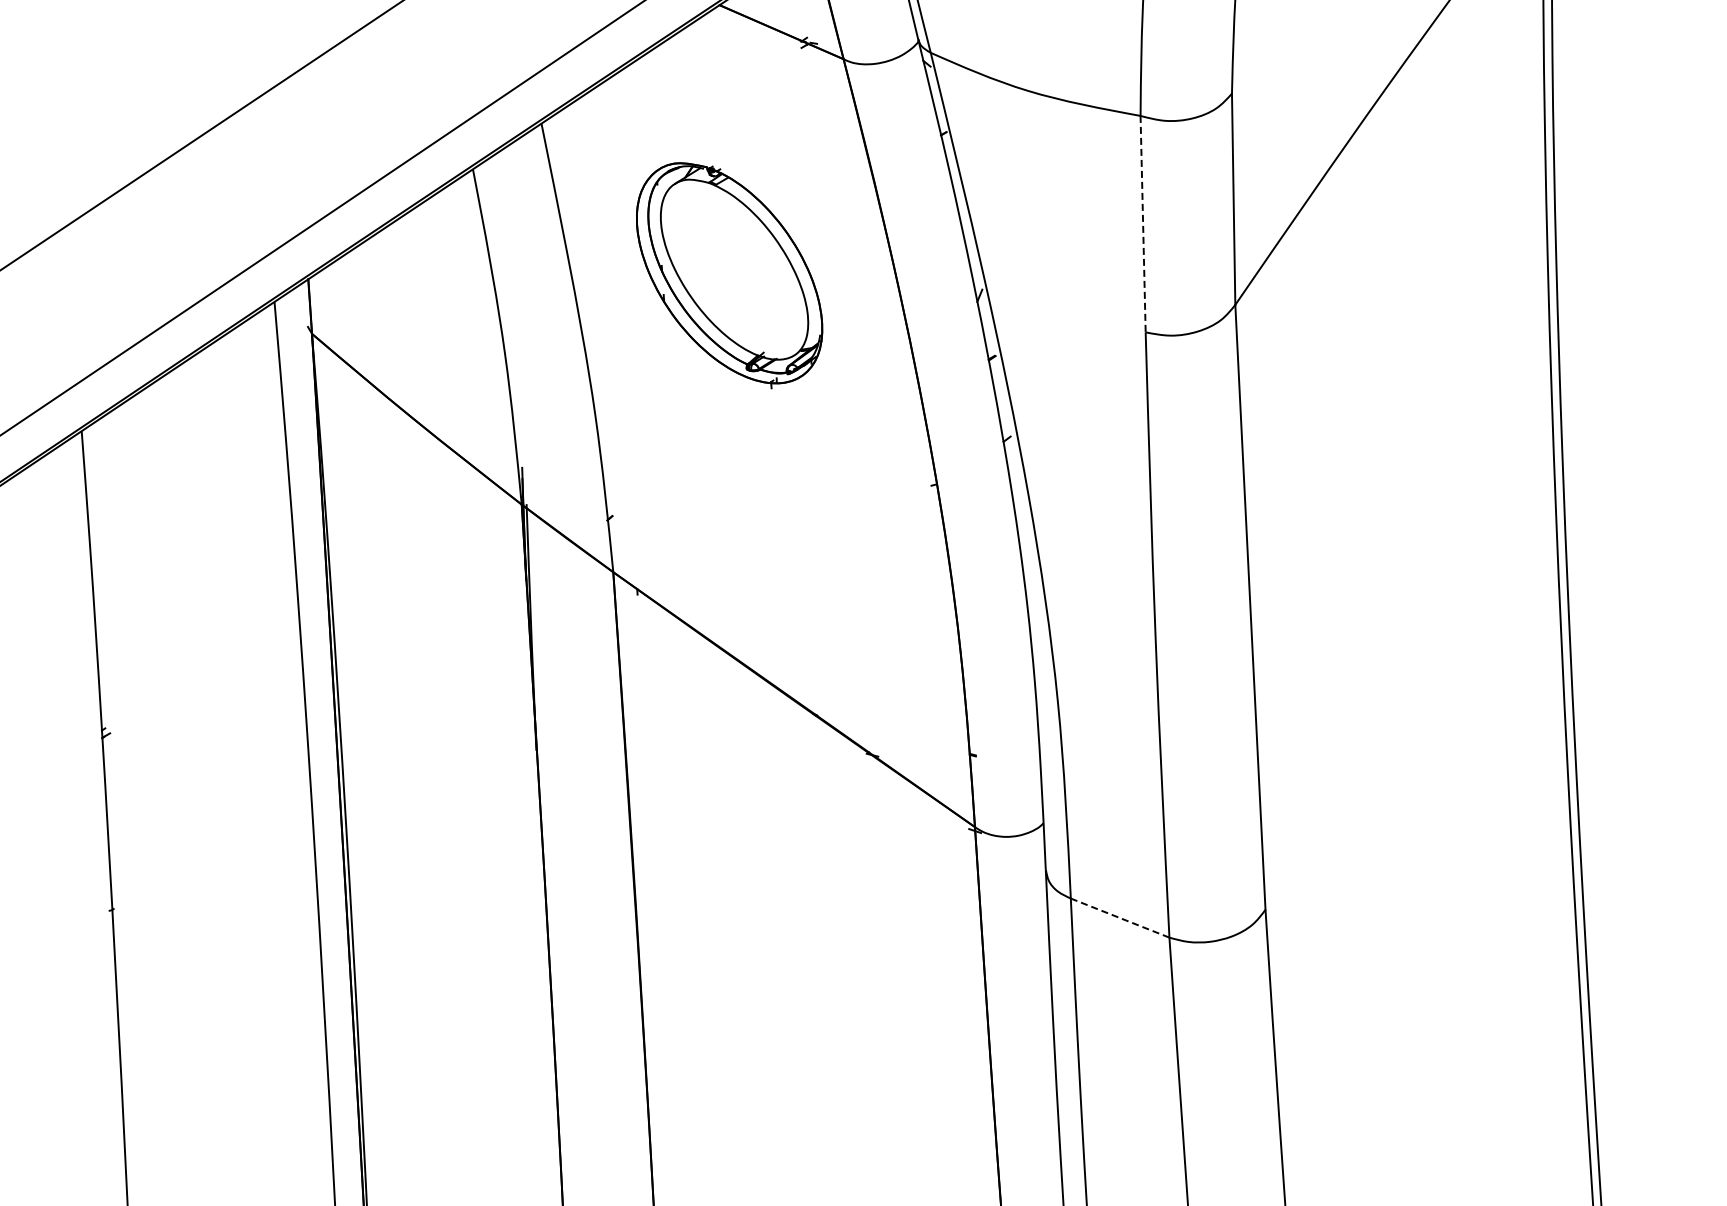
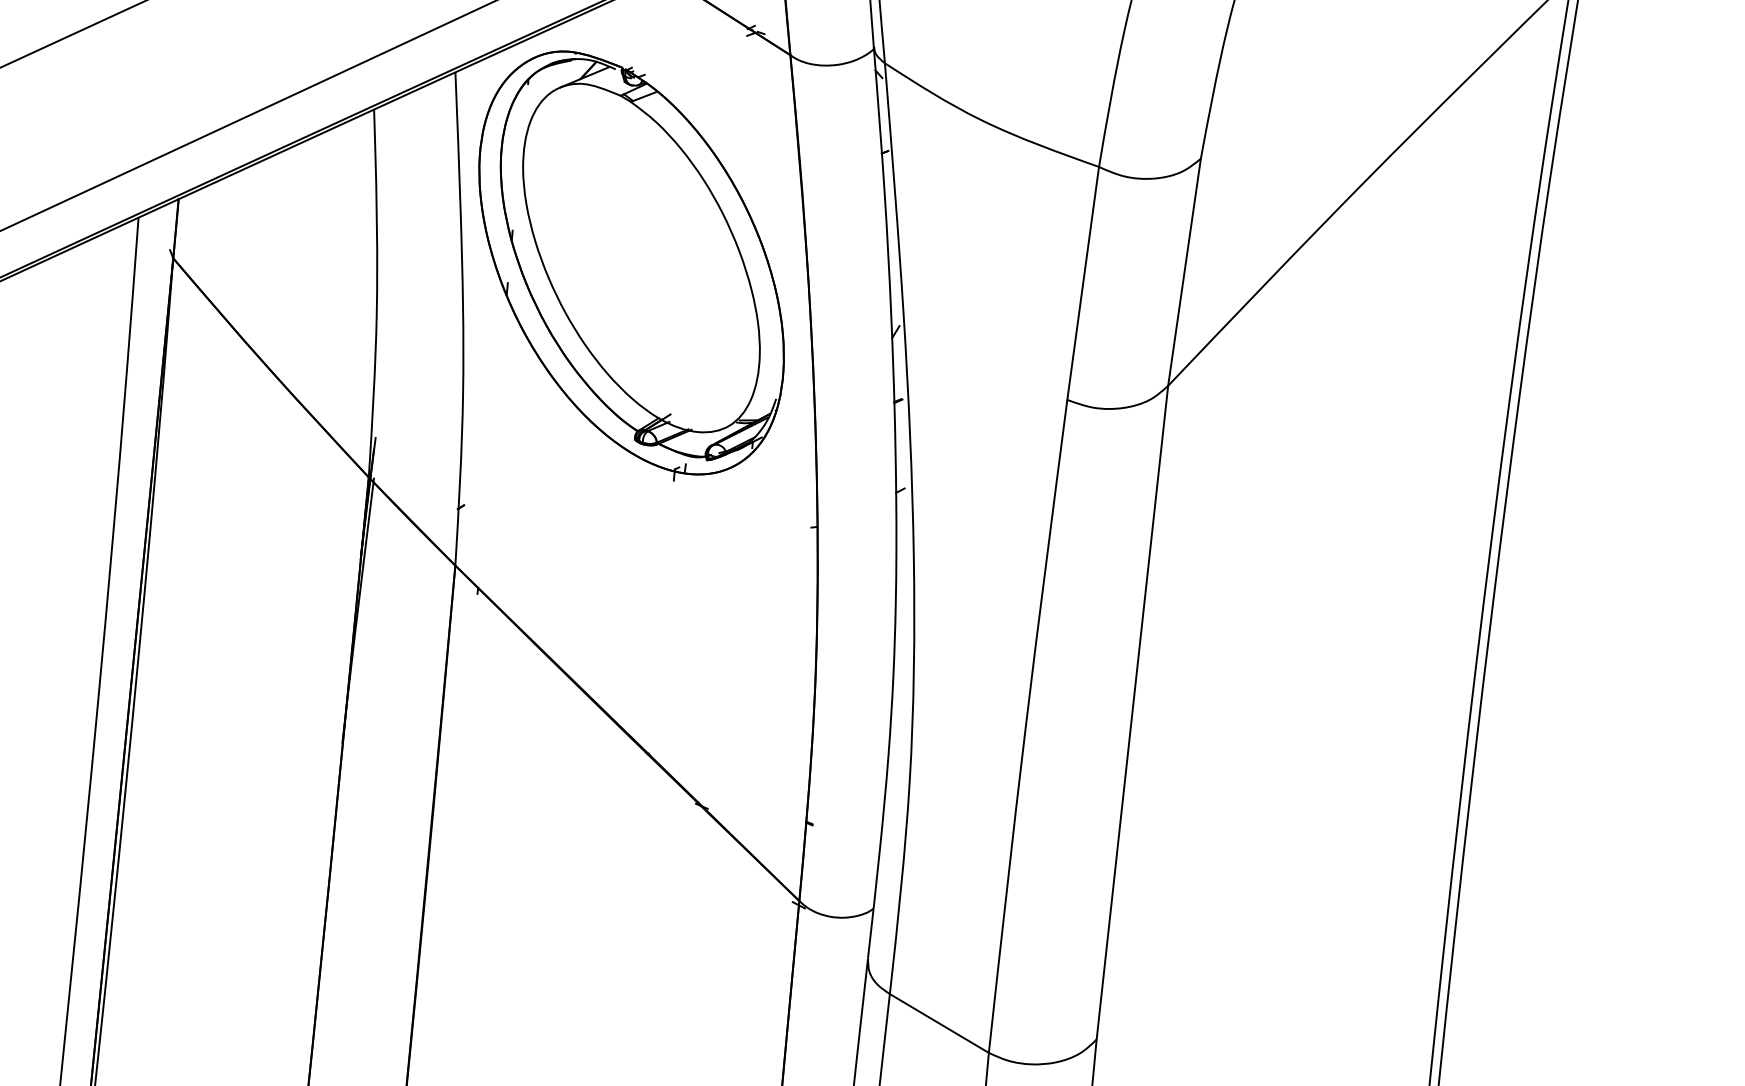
line: (1143, 224) -> (1083, 283), dashed -> solid
part: (729, 275) -> (630, 267), size x1.67
line: (1120, 918) -> (939, 1023), dashed -> solid

